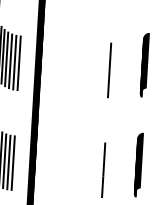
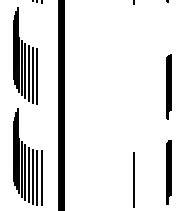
line: (18, 62) -> (41, 76), removed
part: (144, 64) -> (168, 86), moved
line: (109, 70) -> (133, 78), removed

